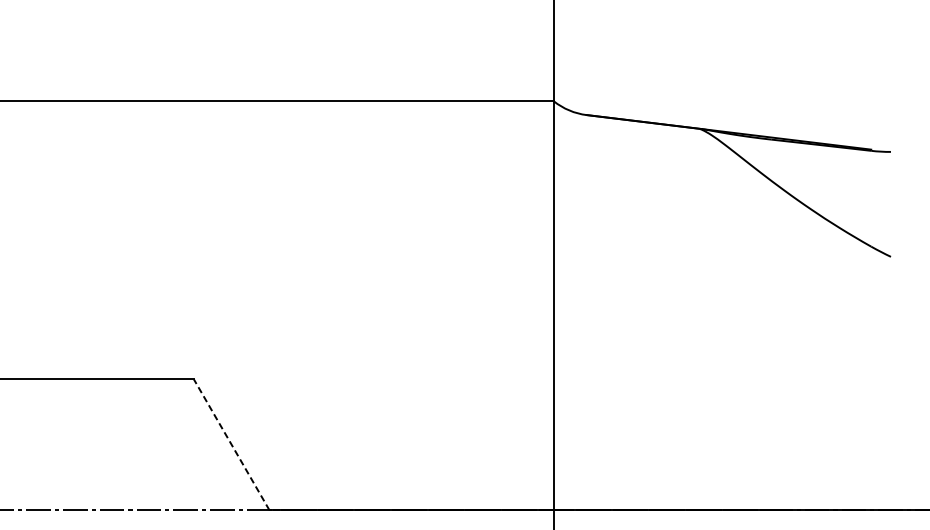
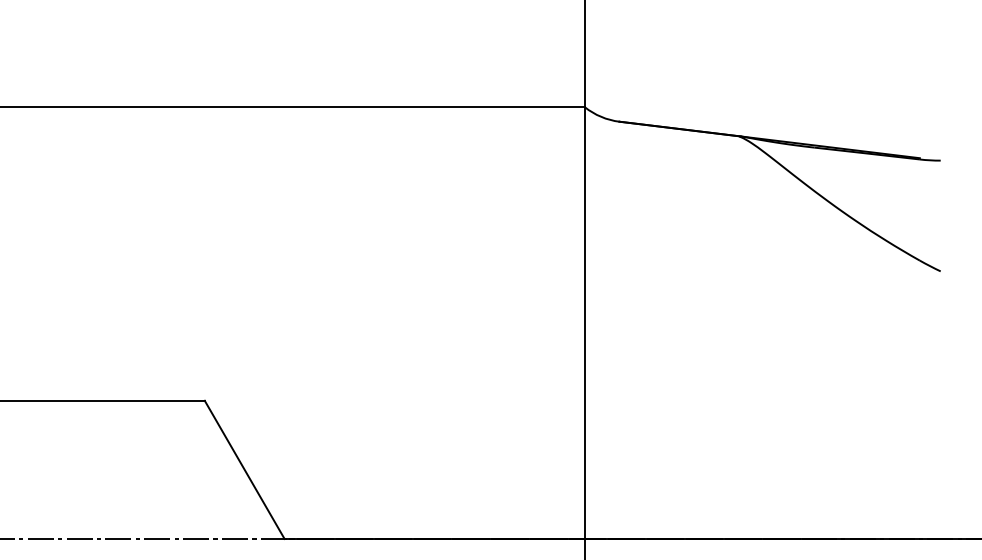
line: (231, 444) -> (244, 469), dashed -> solid

